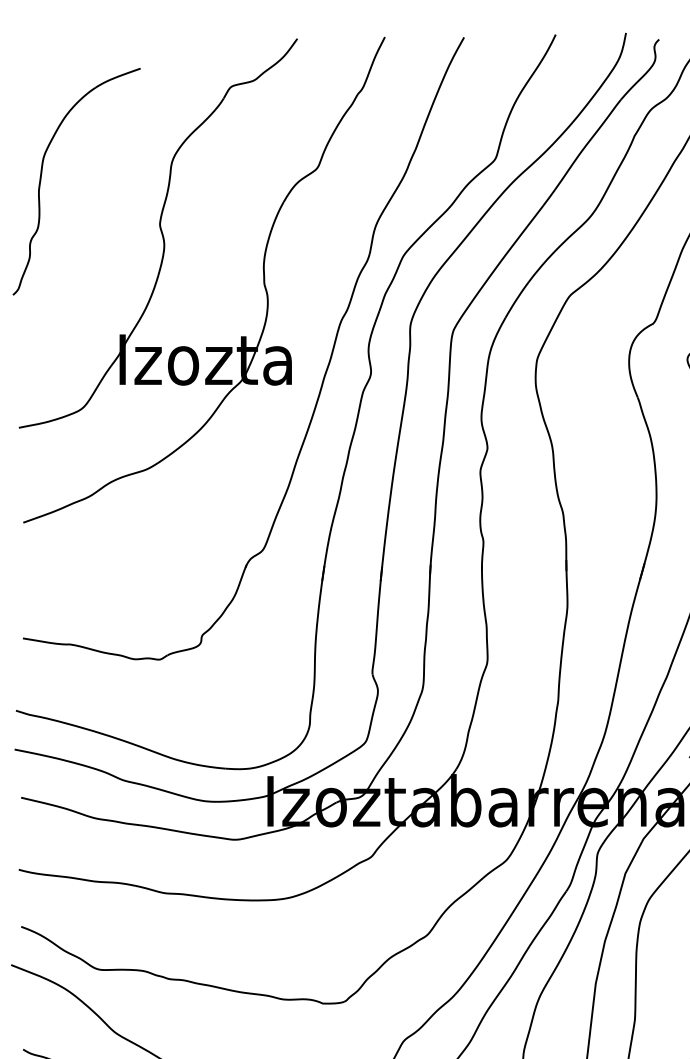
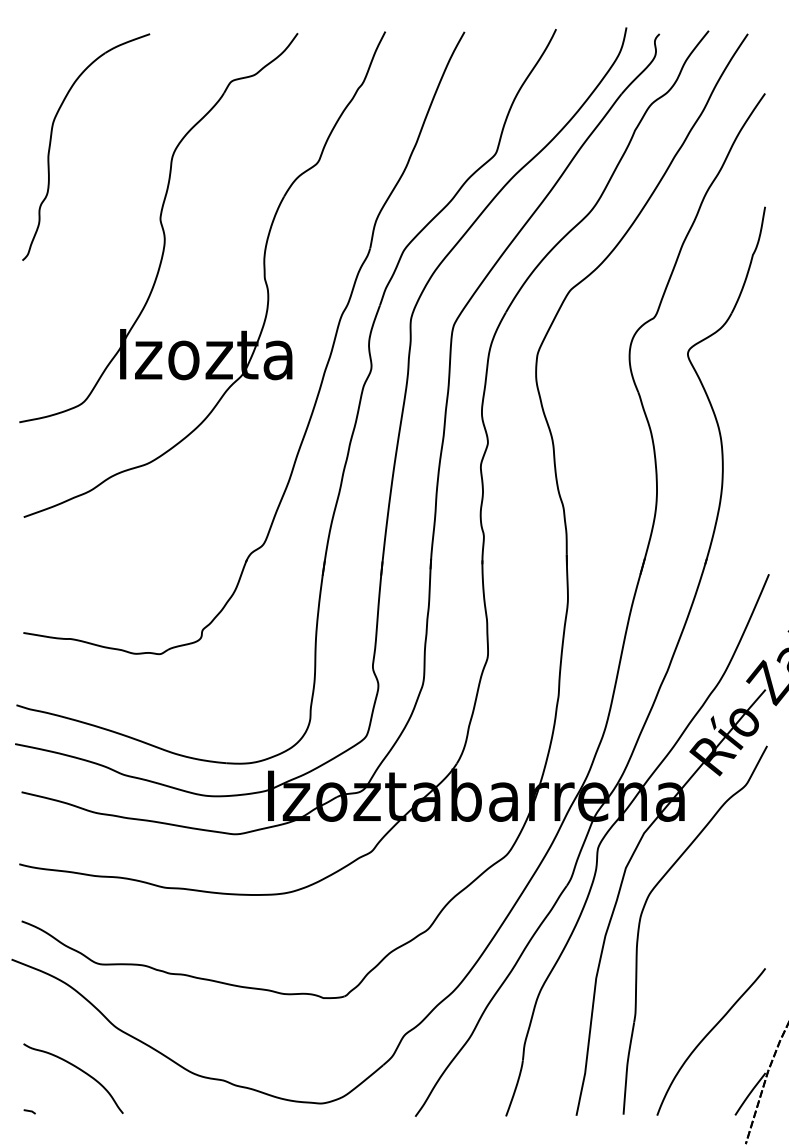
part: (42, 176) -> (51, 142), moved

